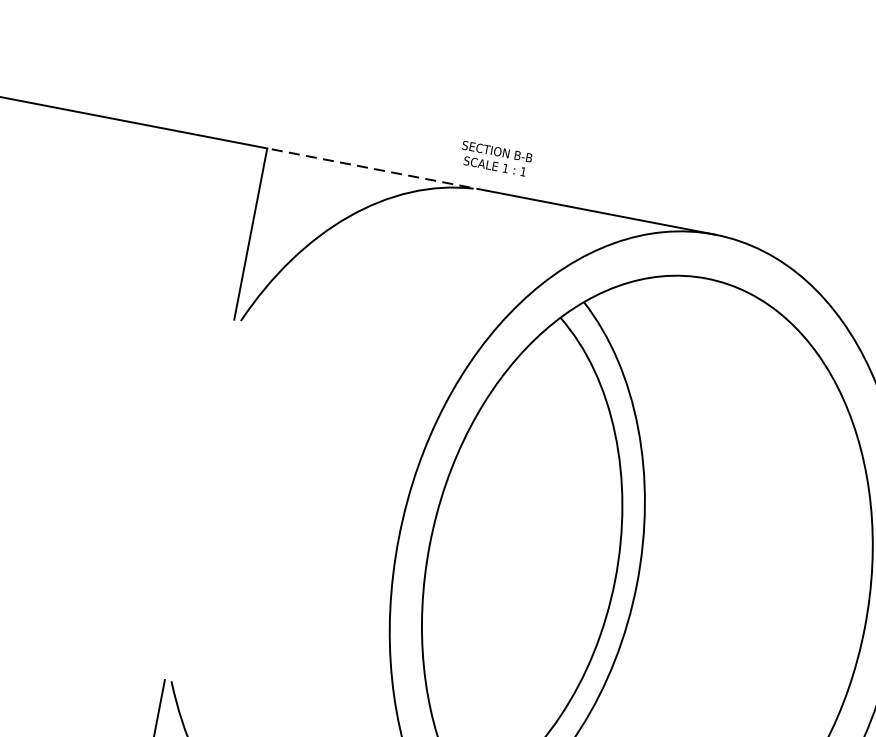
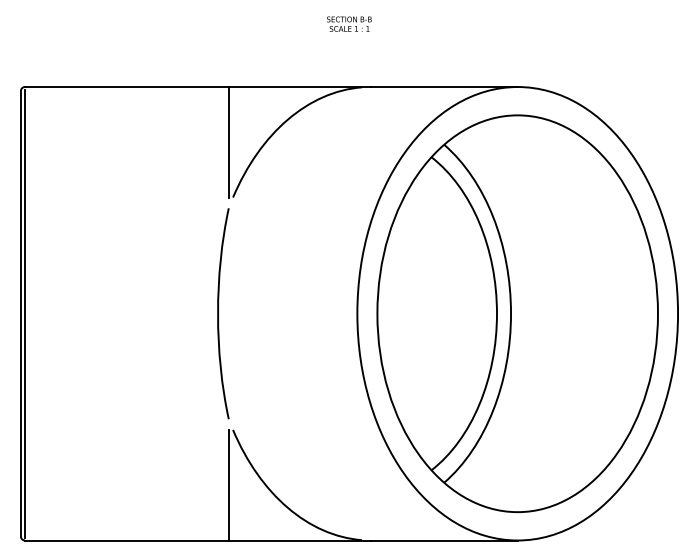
text: (496, 157) -> (349, 23), moved
line: (376, 170) -> (299, 87), dashed -> solid
curve: (183, 496) -> (218, 313), added

